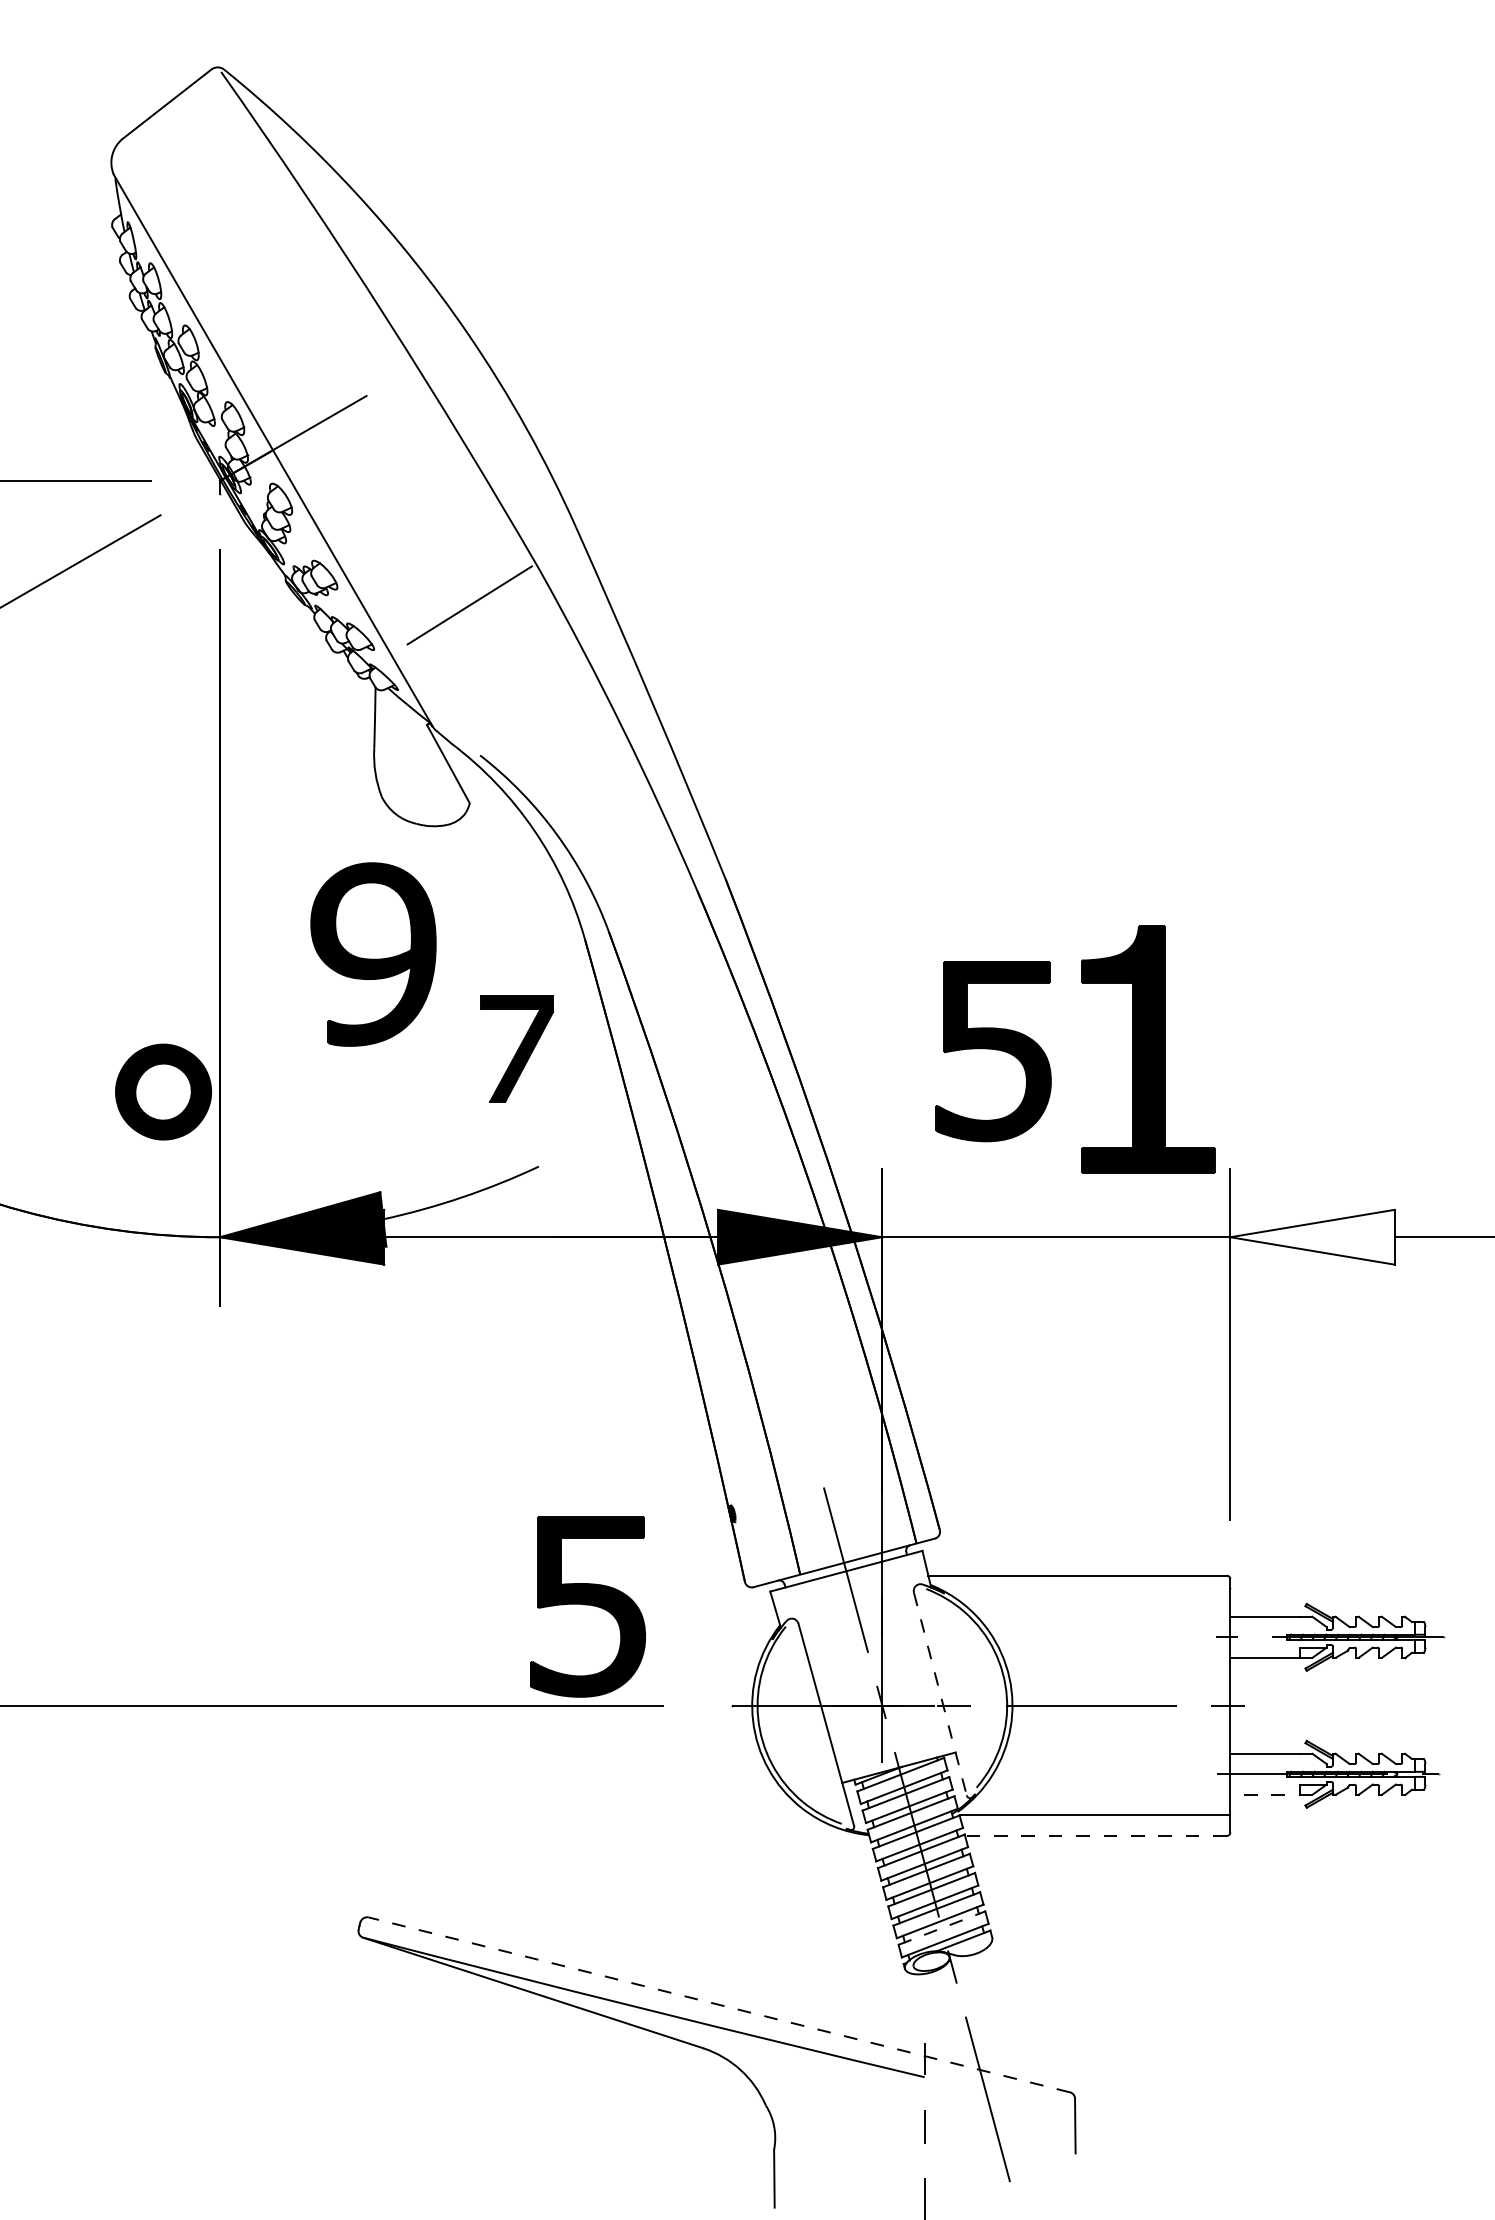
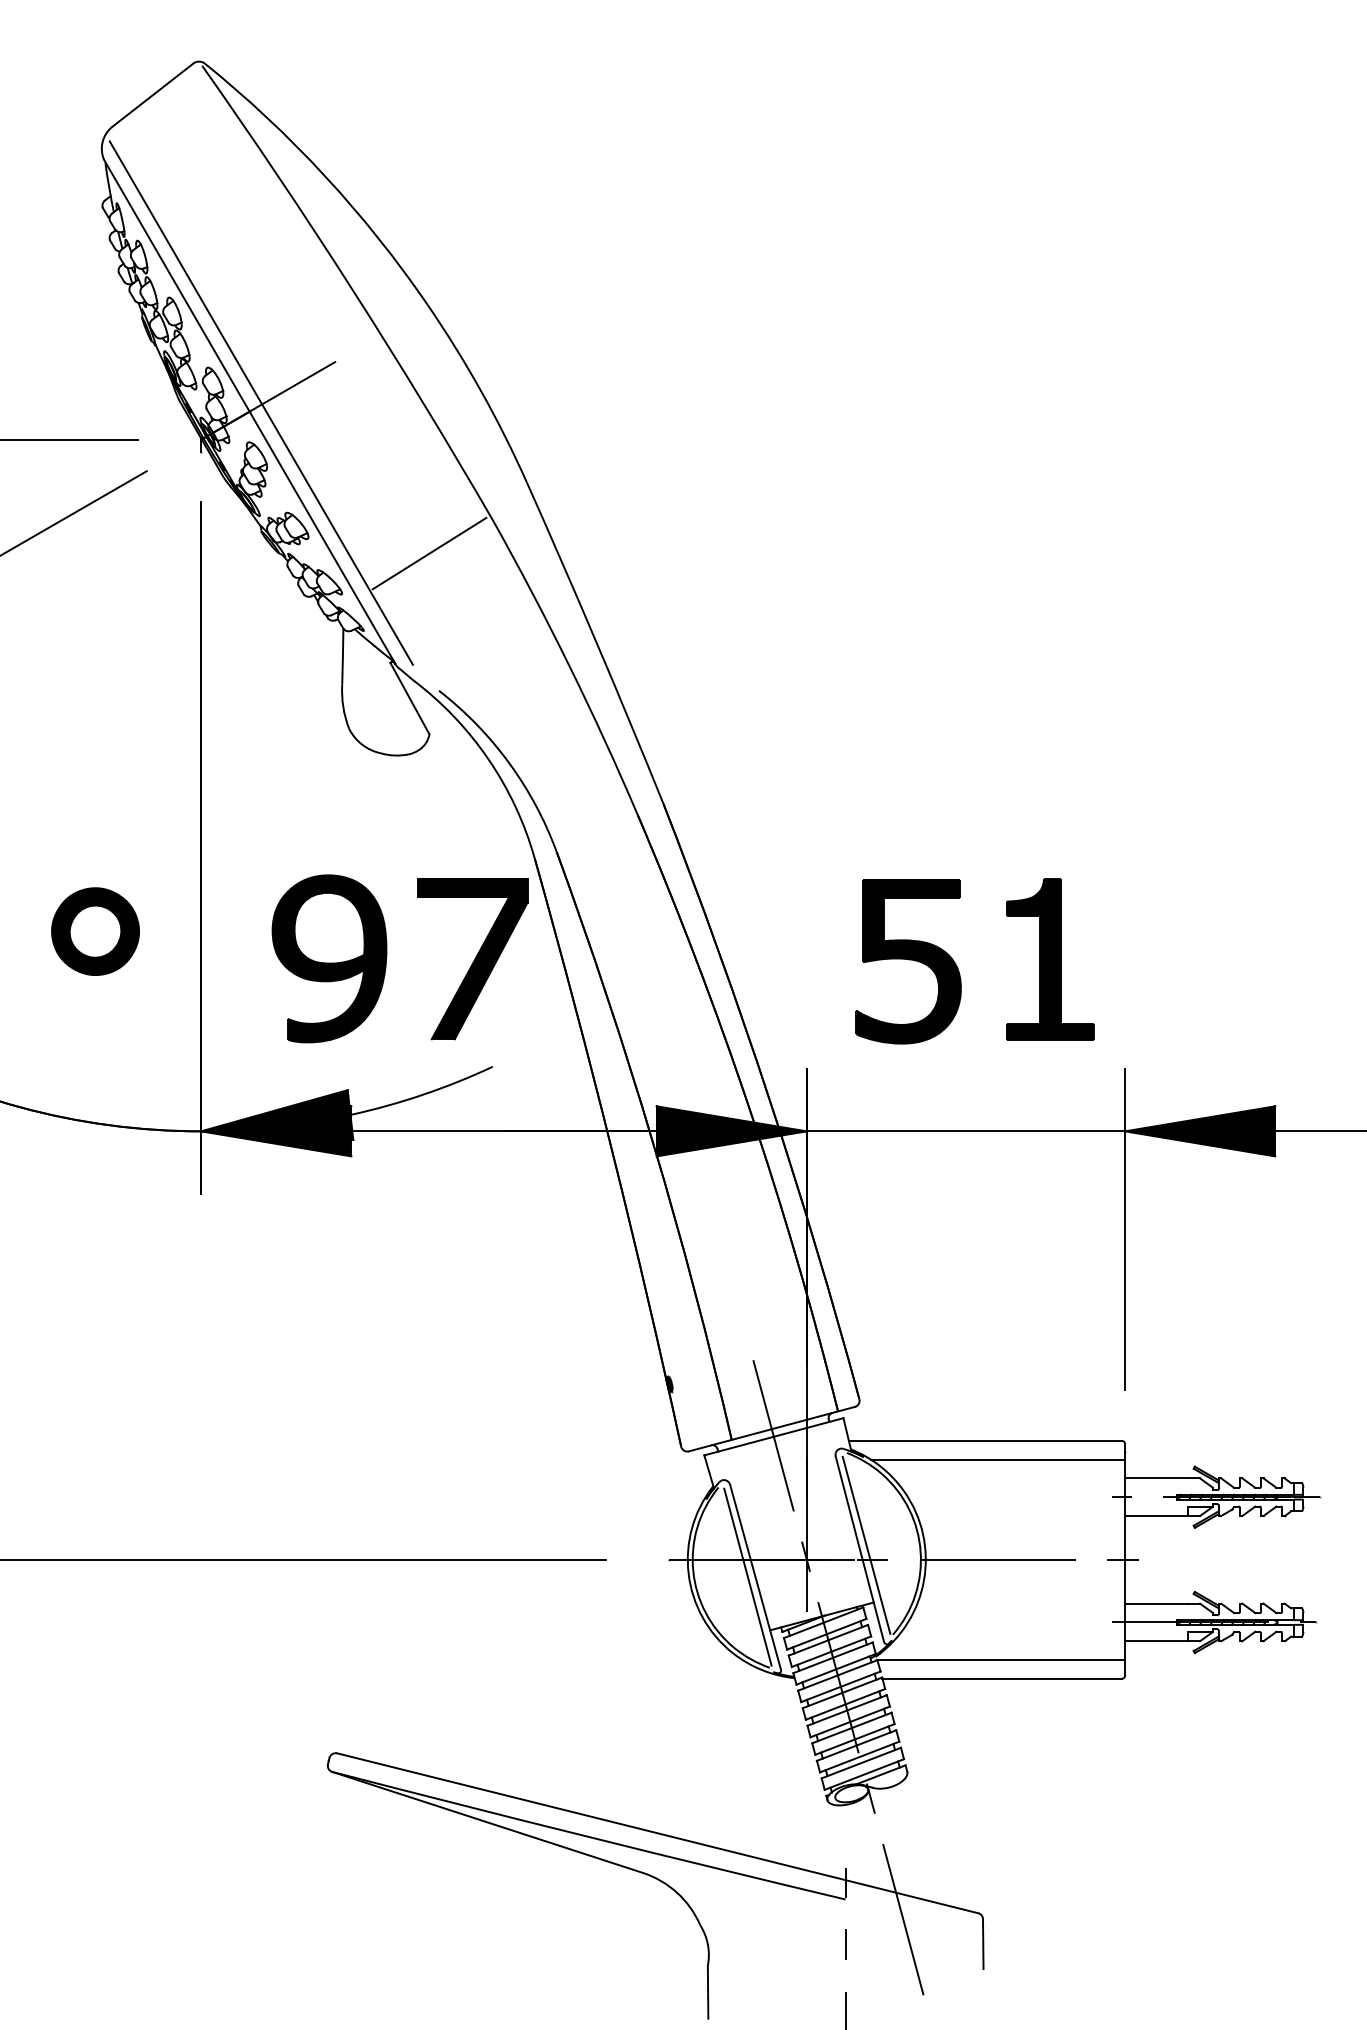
line: (284, 440) -> (260, 402), added
part: (373, 954) -> (329, 958), moved
part: (516, 1049) -> (472, 959), size x1.67
part: (1148, 1049) -> (1050, 959), size x0.71
part: (163, 1091) -> (95, 931), moved
fill: (1312, 1237) -> (1200, 1131), added
line: (1090, 1596) -> (997, 1459), added
part: (587, 1607) -> (537, 1469), removed
line: (947, 1689) -> (866, 1544), added
line: (939, 1694) -> (859, 1549), dashed -> solid
line: (817, 1724) -> (747, 1576), added
line: (1271, 1795) -> (1162, 1641), dashed -> solid
line: (1096, 1835) -> (1002, 1678), dashed -> solid
line: (942, 1927) -> (861, 1762), dashed -> solid
line: (719, 2005) -> (657, 1833), dashed -> solid

